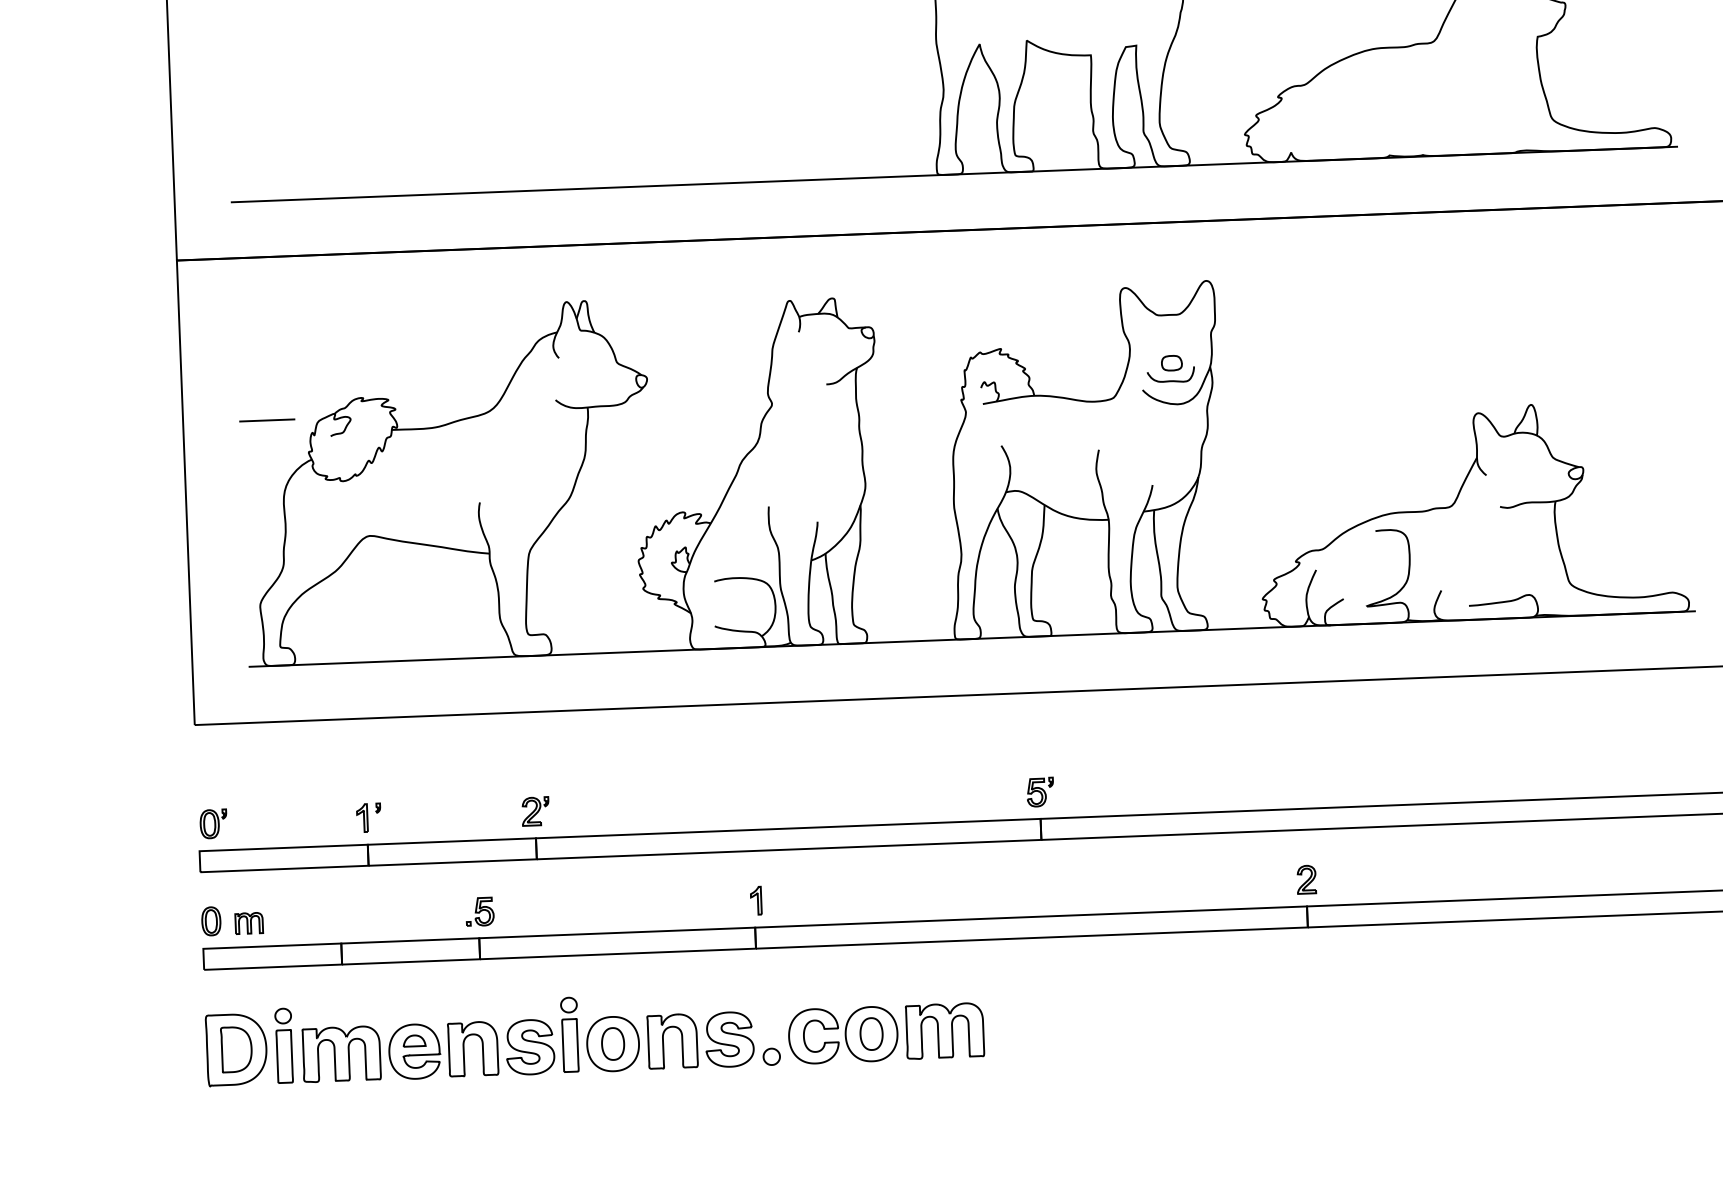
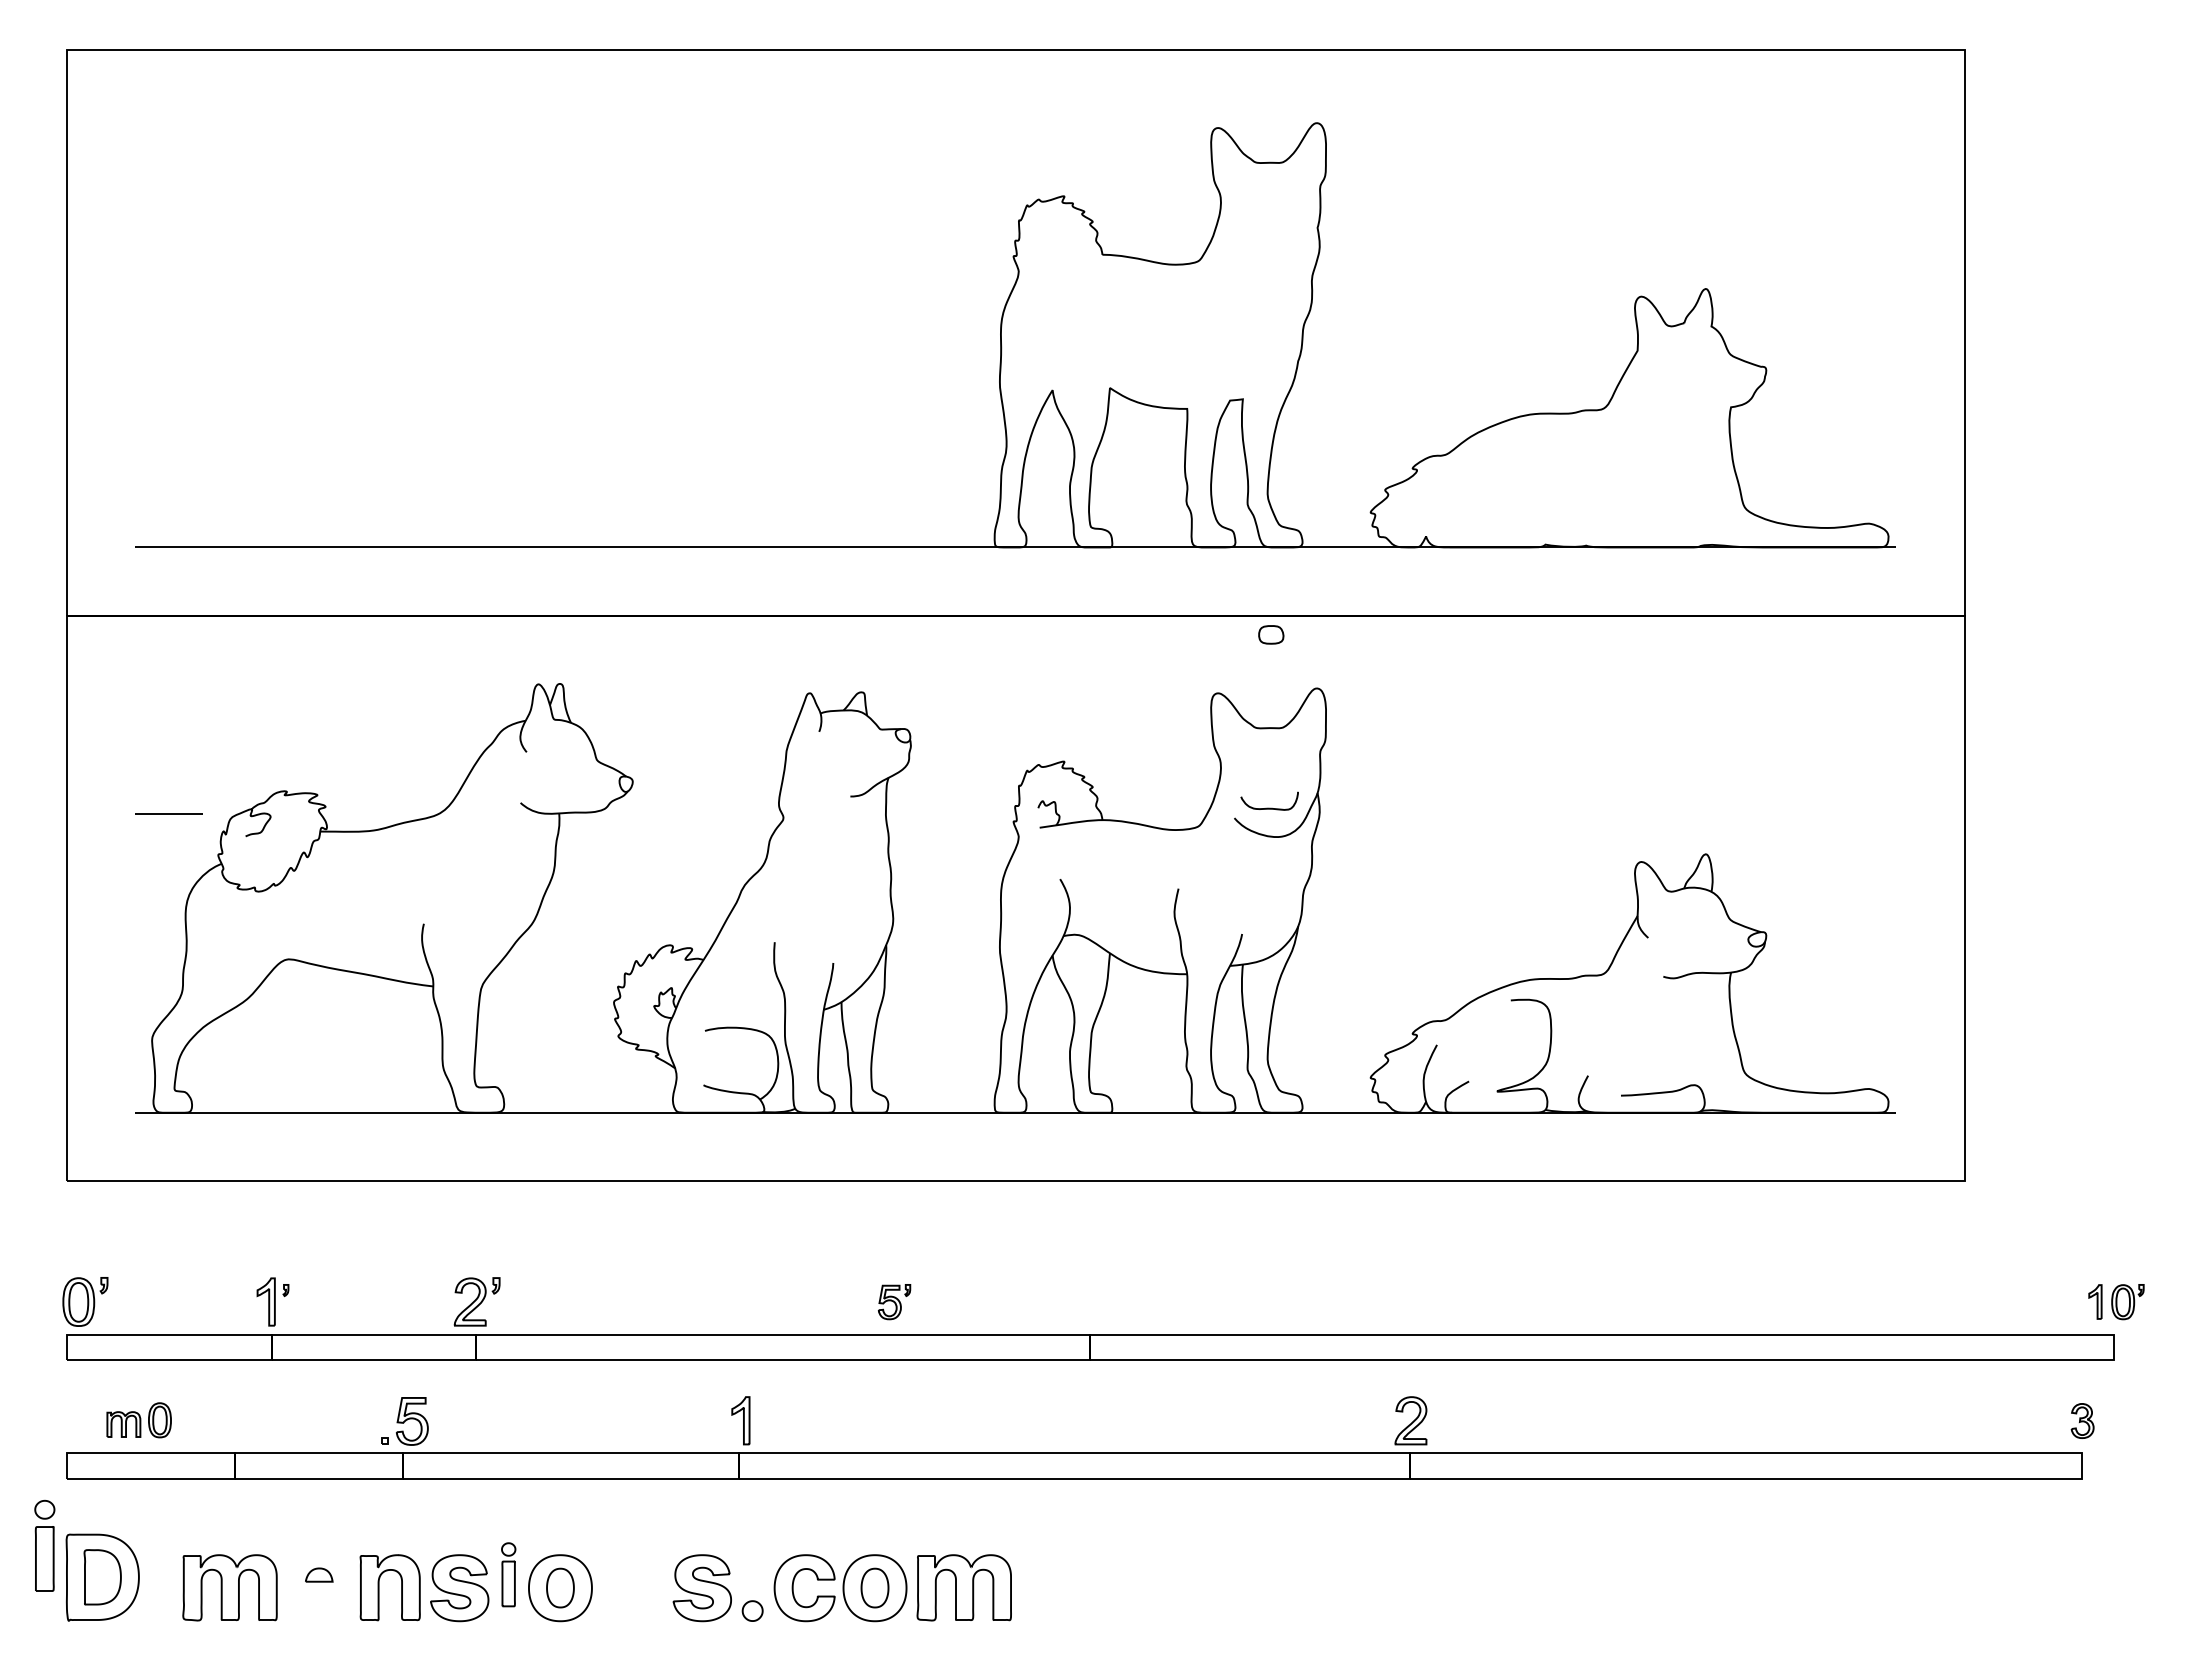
part: (1172, 362) -> (1271, 634), moved
part: (1040, 792) -> (894, 1302), moved
part: (535, 811) -> (476, 1301), size x1.4
part: (362, 817) -> (266, 1301), size x1.4
part: (213, 824) -> (84, 1302), size x1.4
part: (1306, 879) -> (1410, 1420), size x1.4
part: (756, 900) -> (741, 1420), size x1.4
part: (479, 911) -> (404, 1420), size x1.4
part: (210, 921) -> (159, 1420), moved
part: (569, 1034) -> (508, 1574), size x0.7
part: (664, 1041) -> (622, 1587), removed
part: (284, 1045) -> (44, 1545), moved
part: (414, 1051) -> (318, 1588), removed

